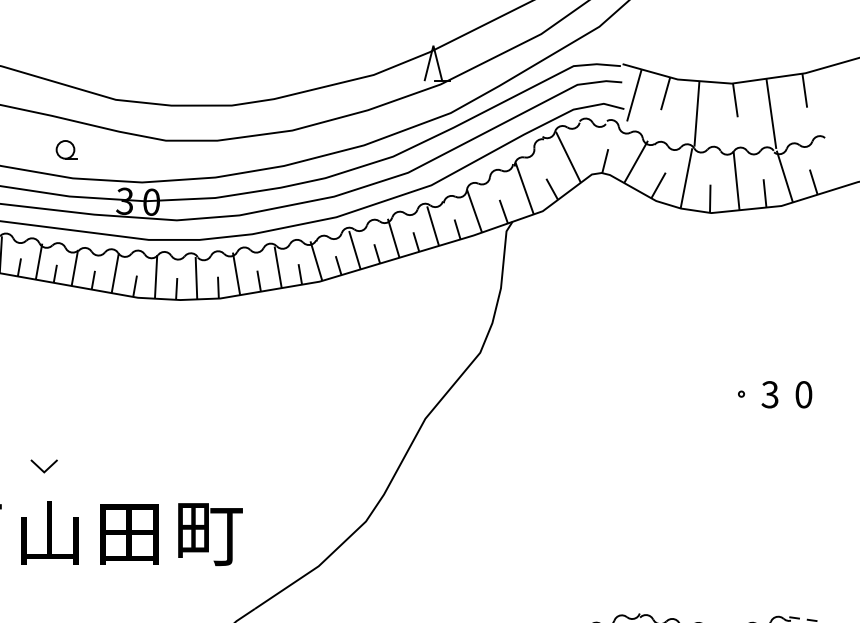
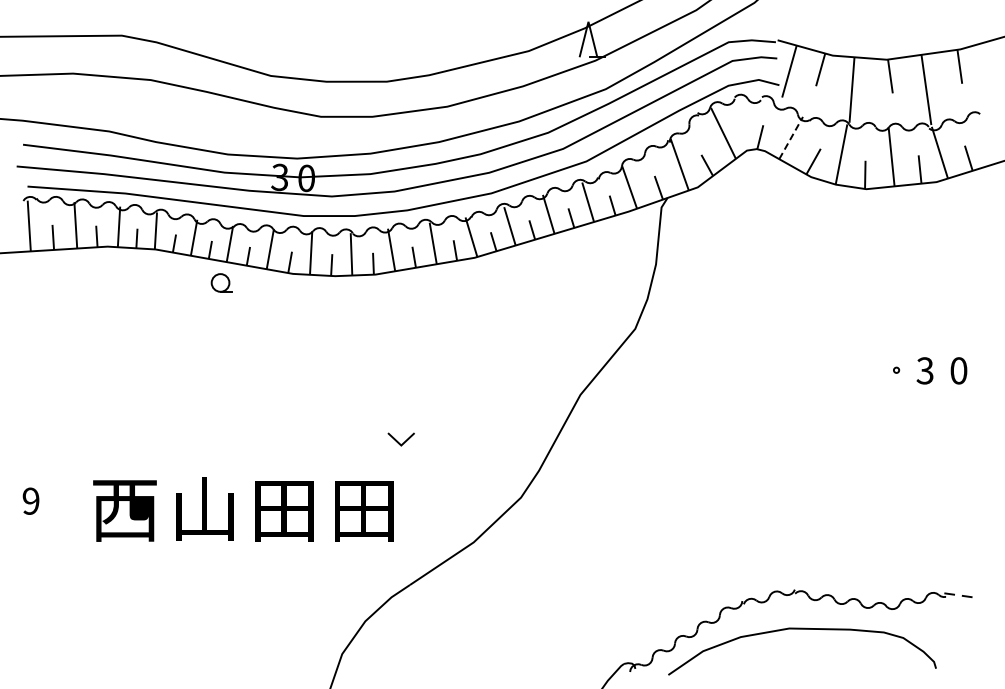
part: (66, 149) -> (221, 282), moved
line: (636, 161) -> (791, 137), solid -> dashed
line: (41, 468) -> (398, 441), moved
text: (210, 534) -> (365, 510), 町 -> 田

